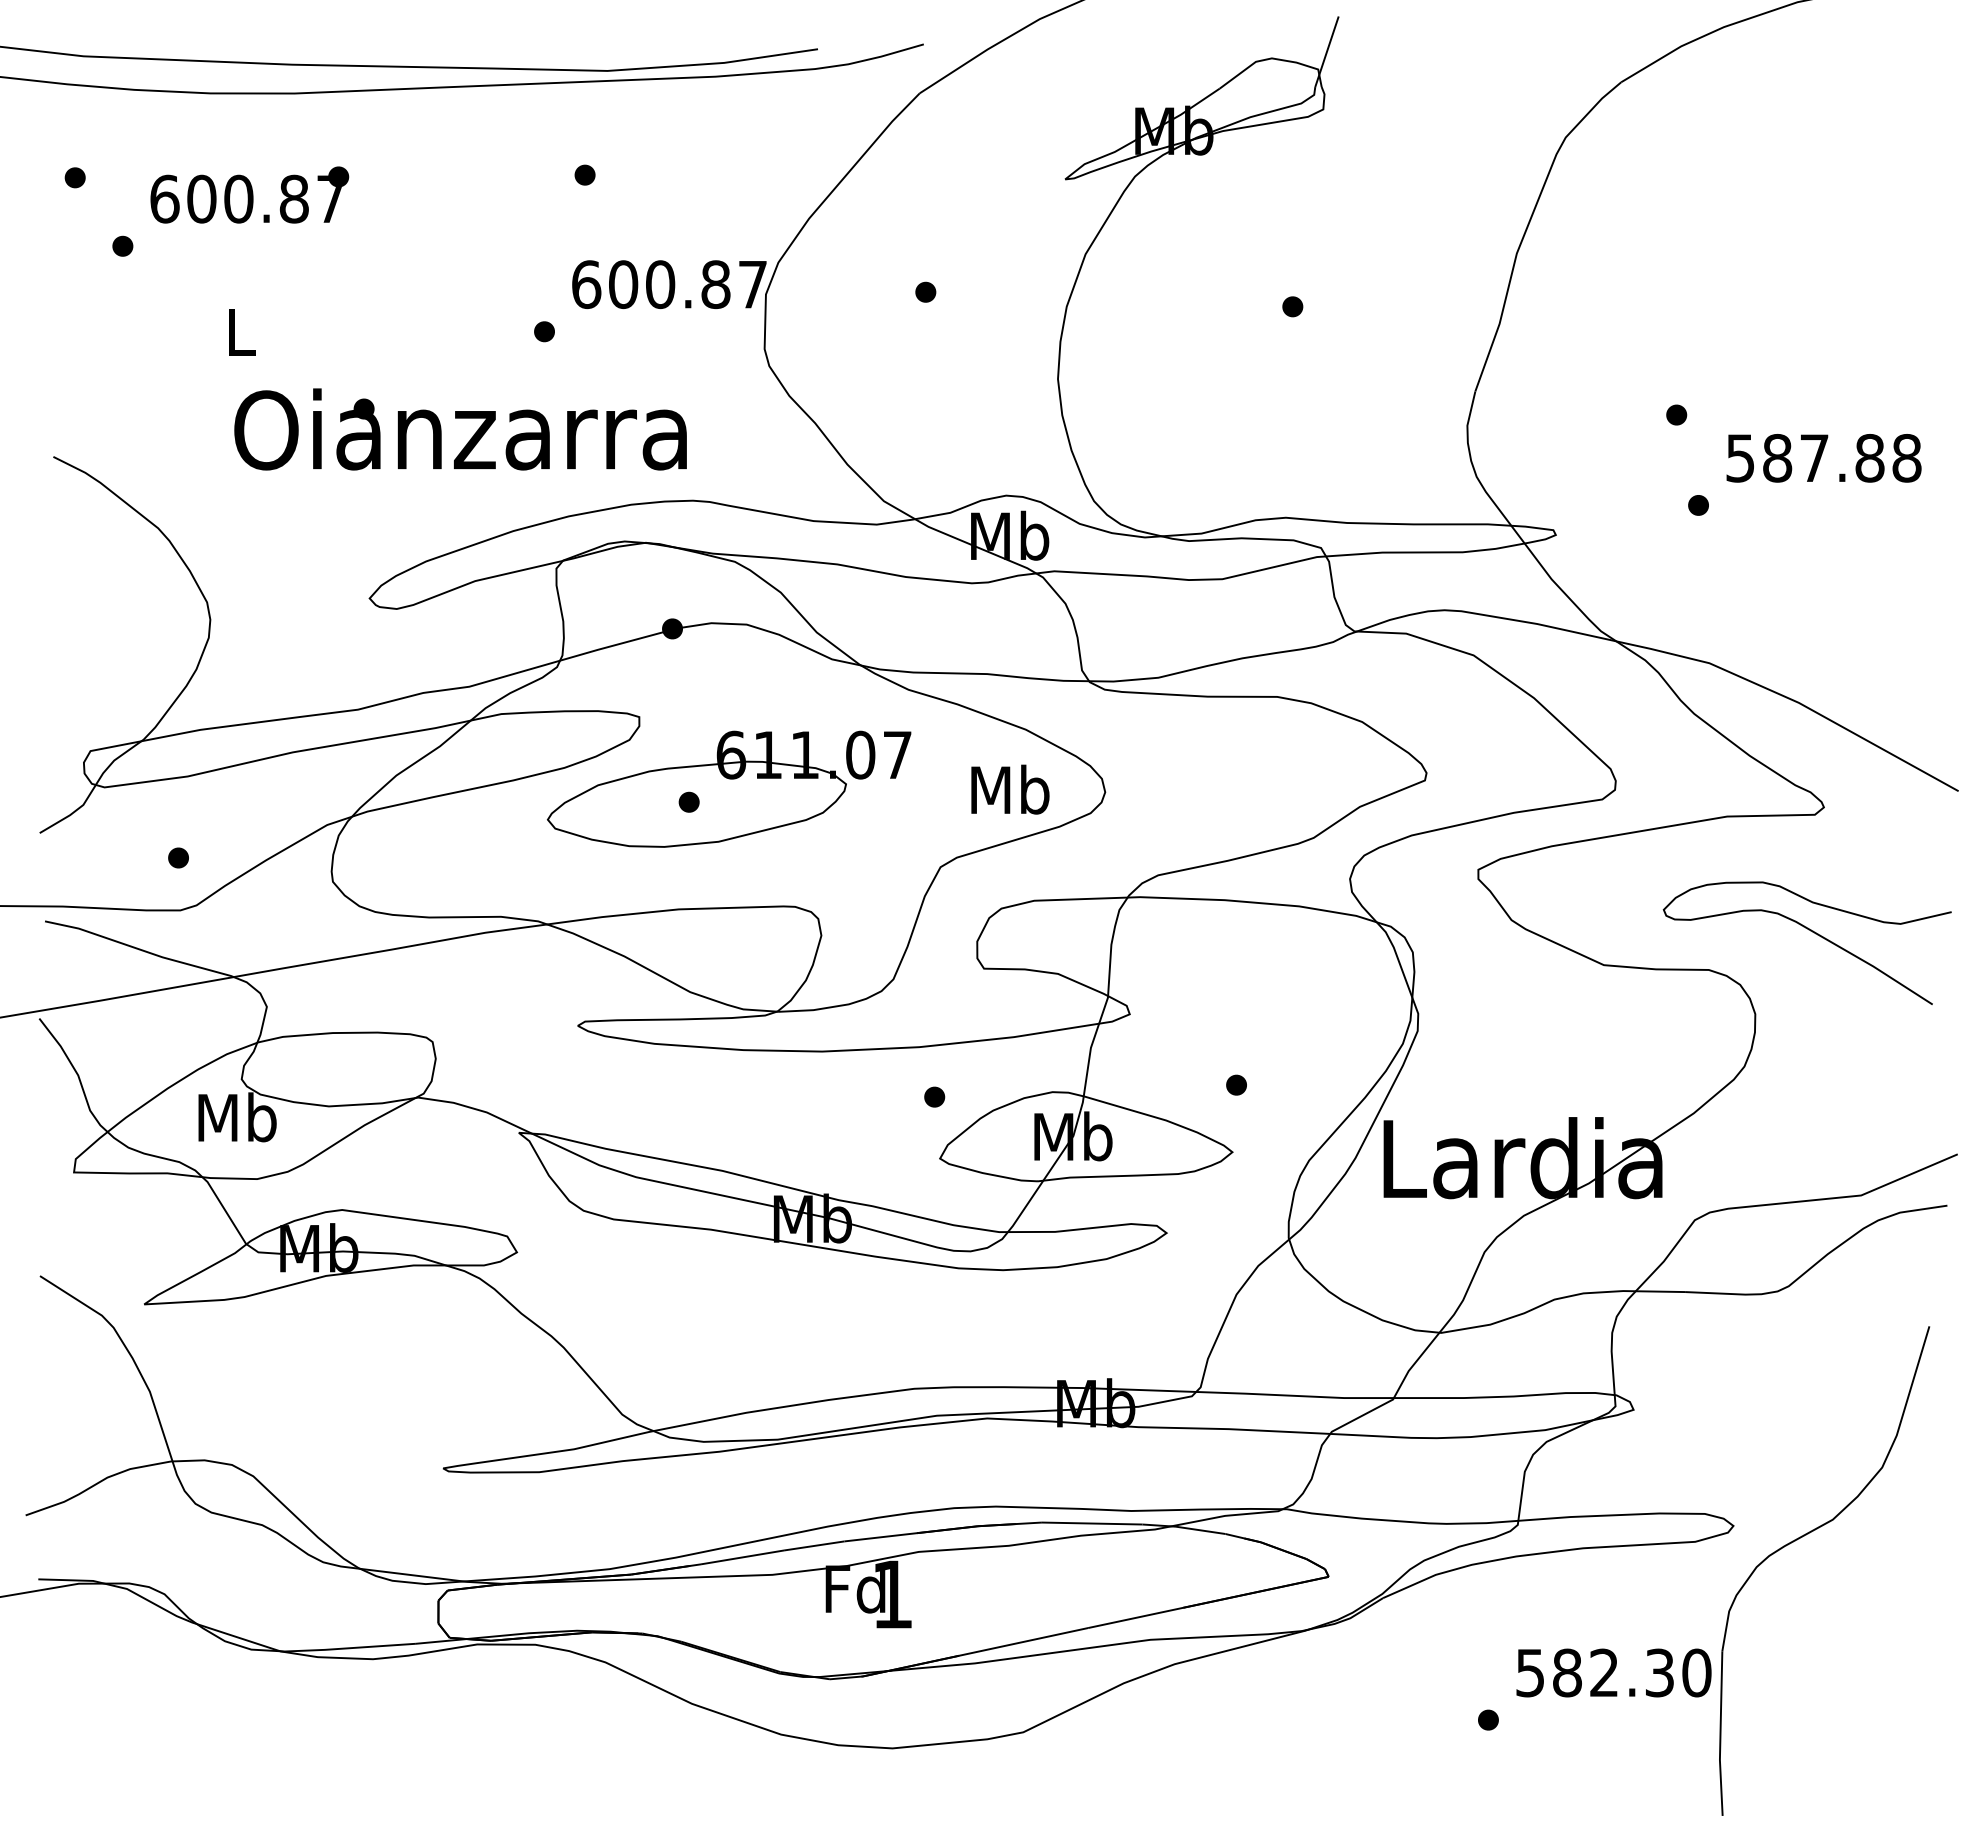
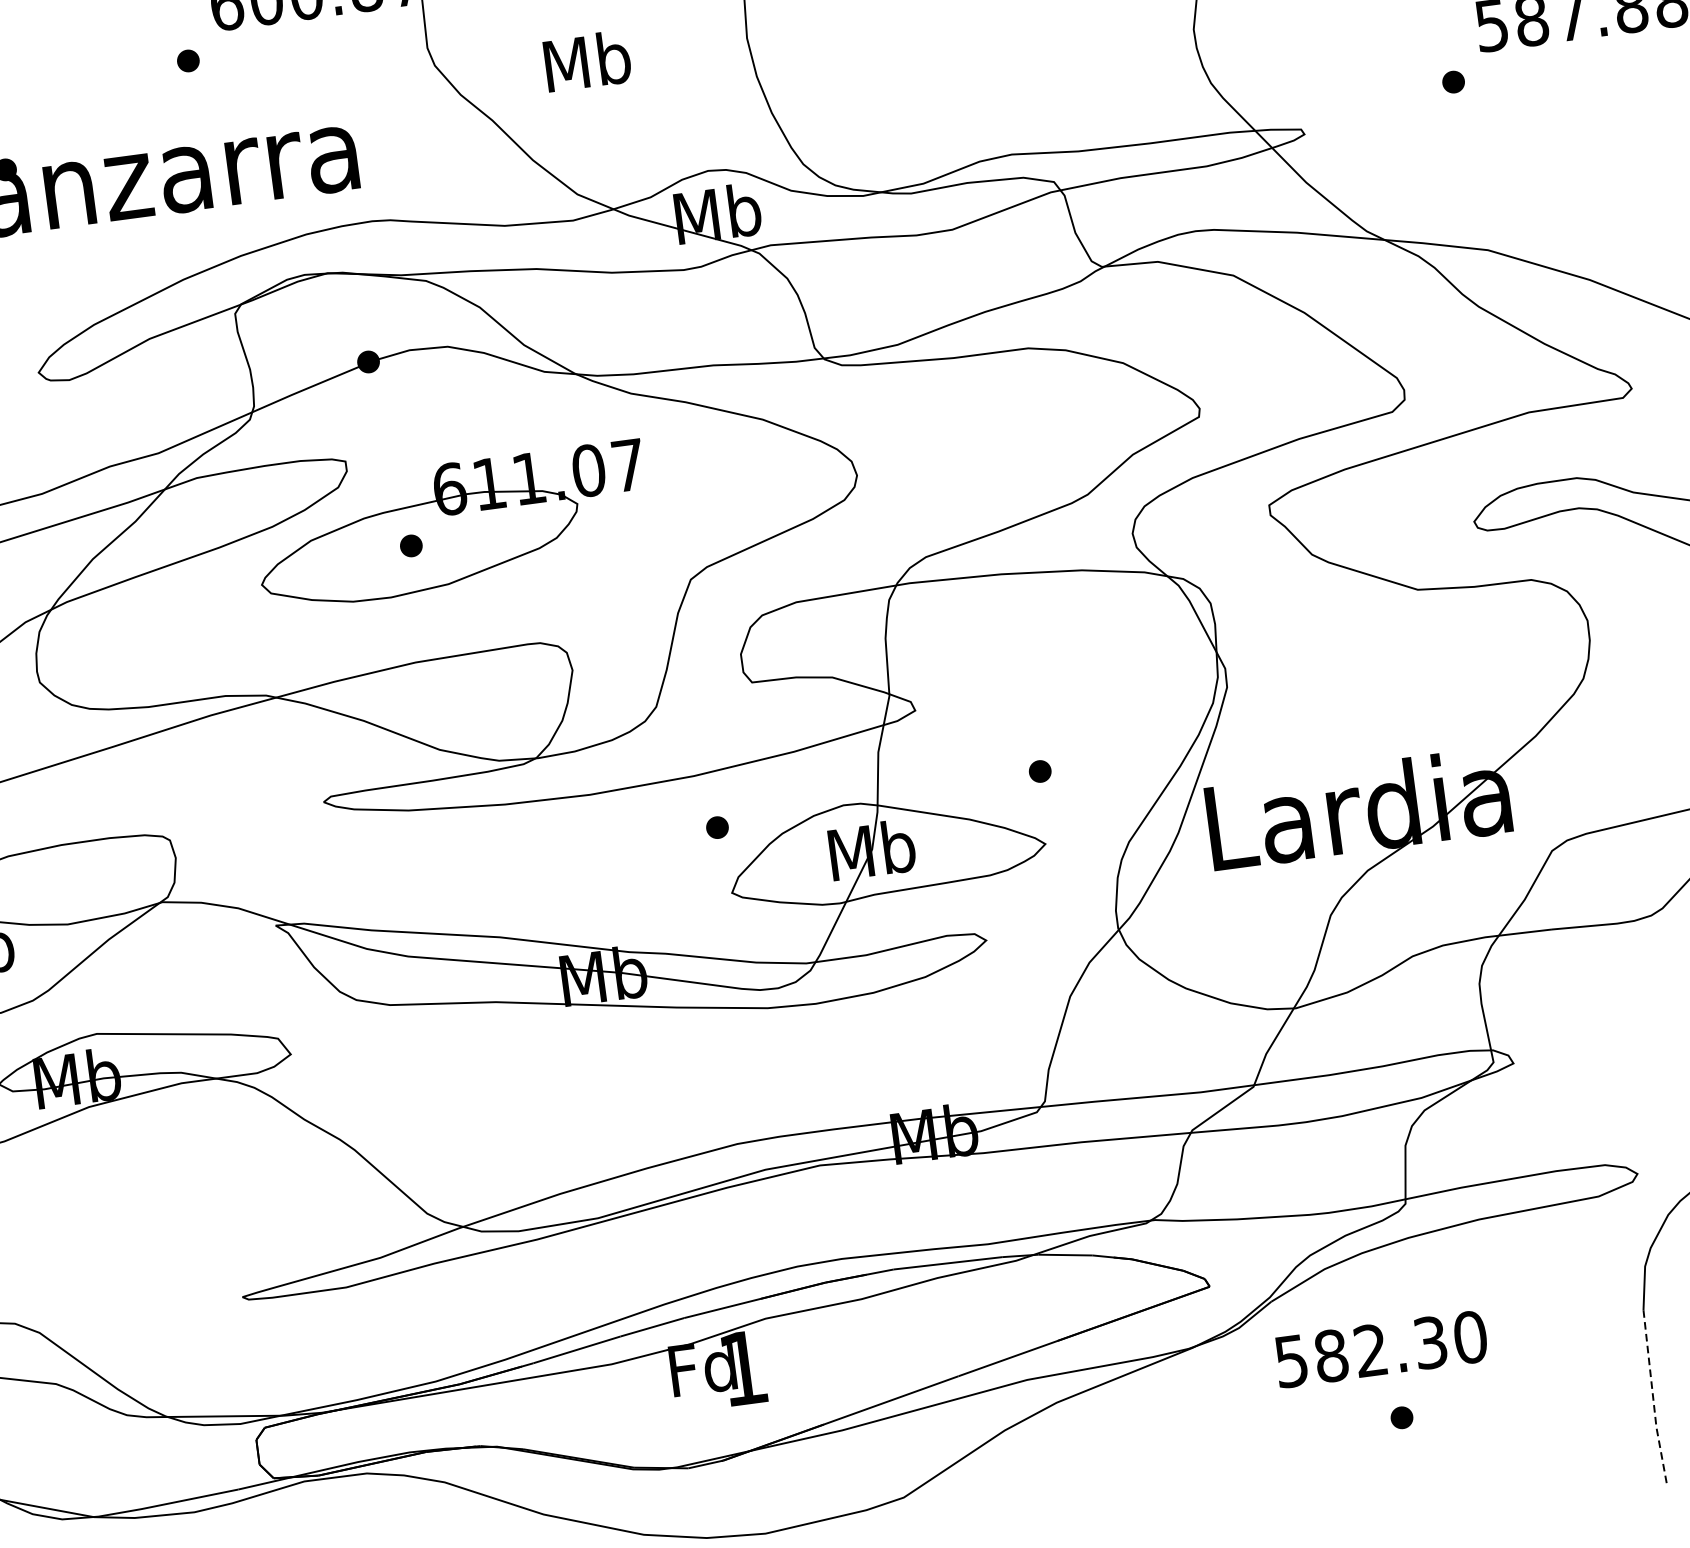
text: (1010, 789) -> (587, 61), moved
text: (1613, 1672) -> (1380, 1348), moved
line: (1720, 1735) -> (1653, 1401), solid -> dashed

